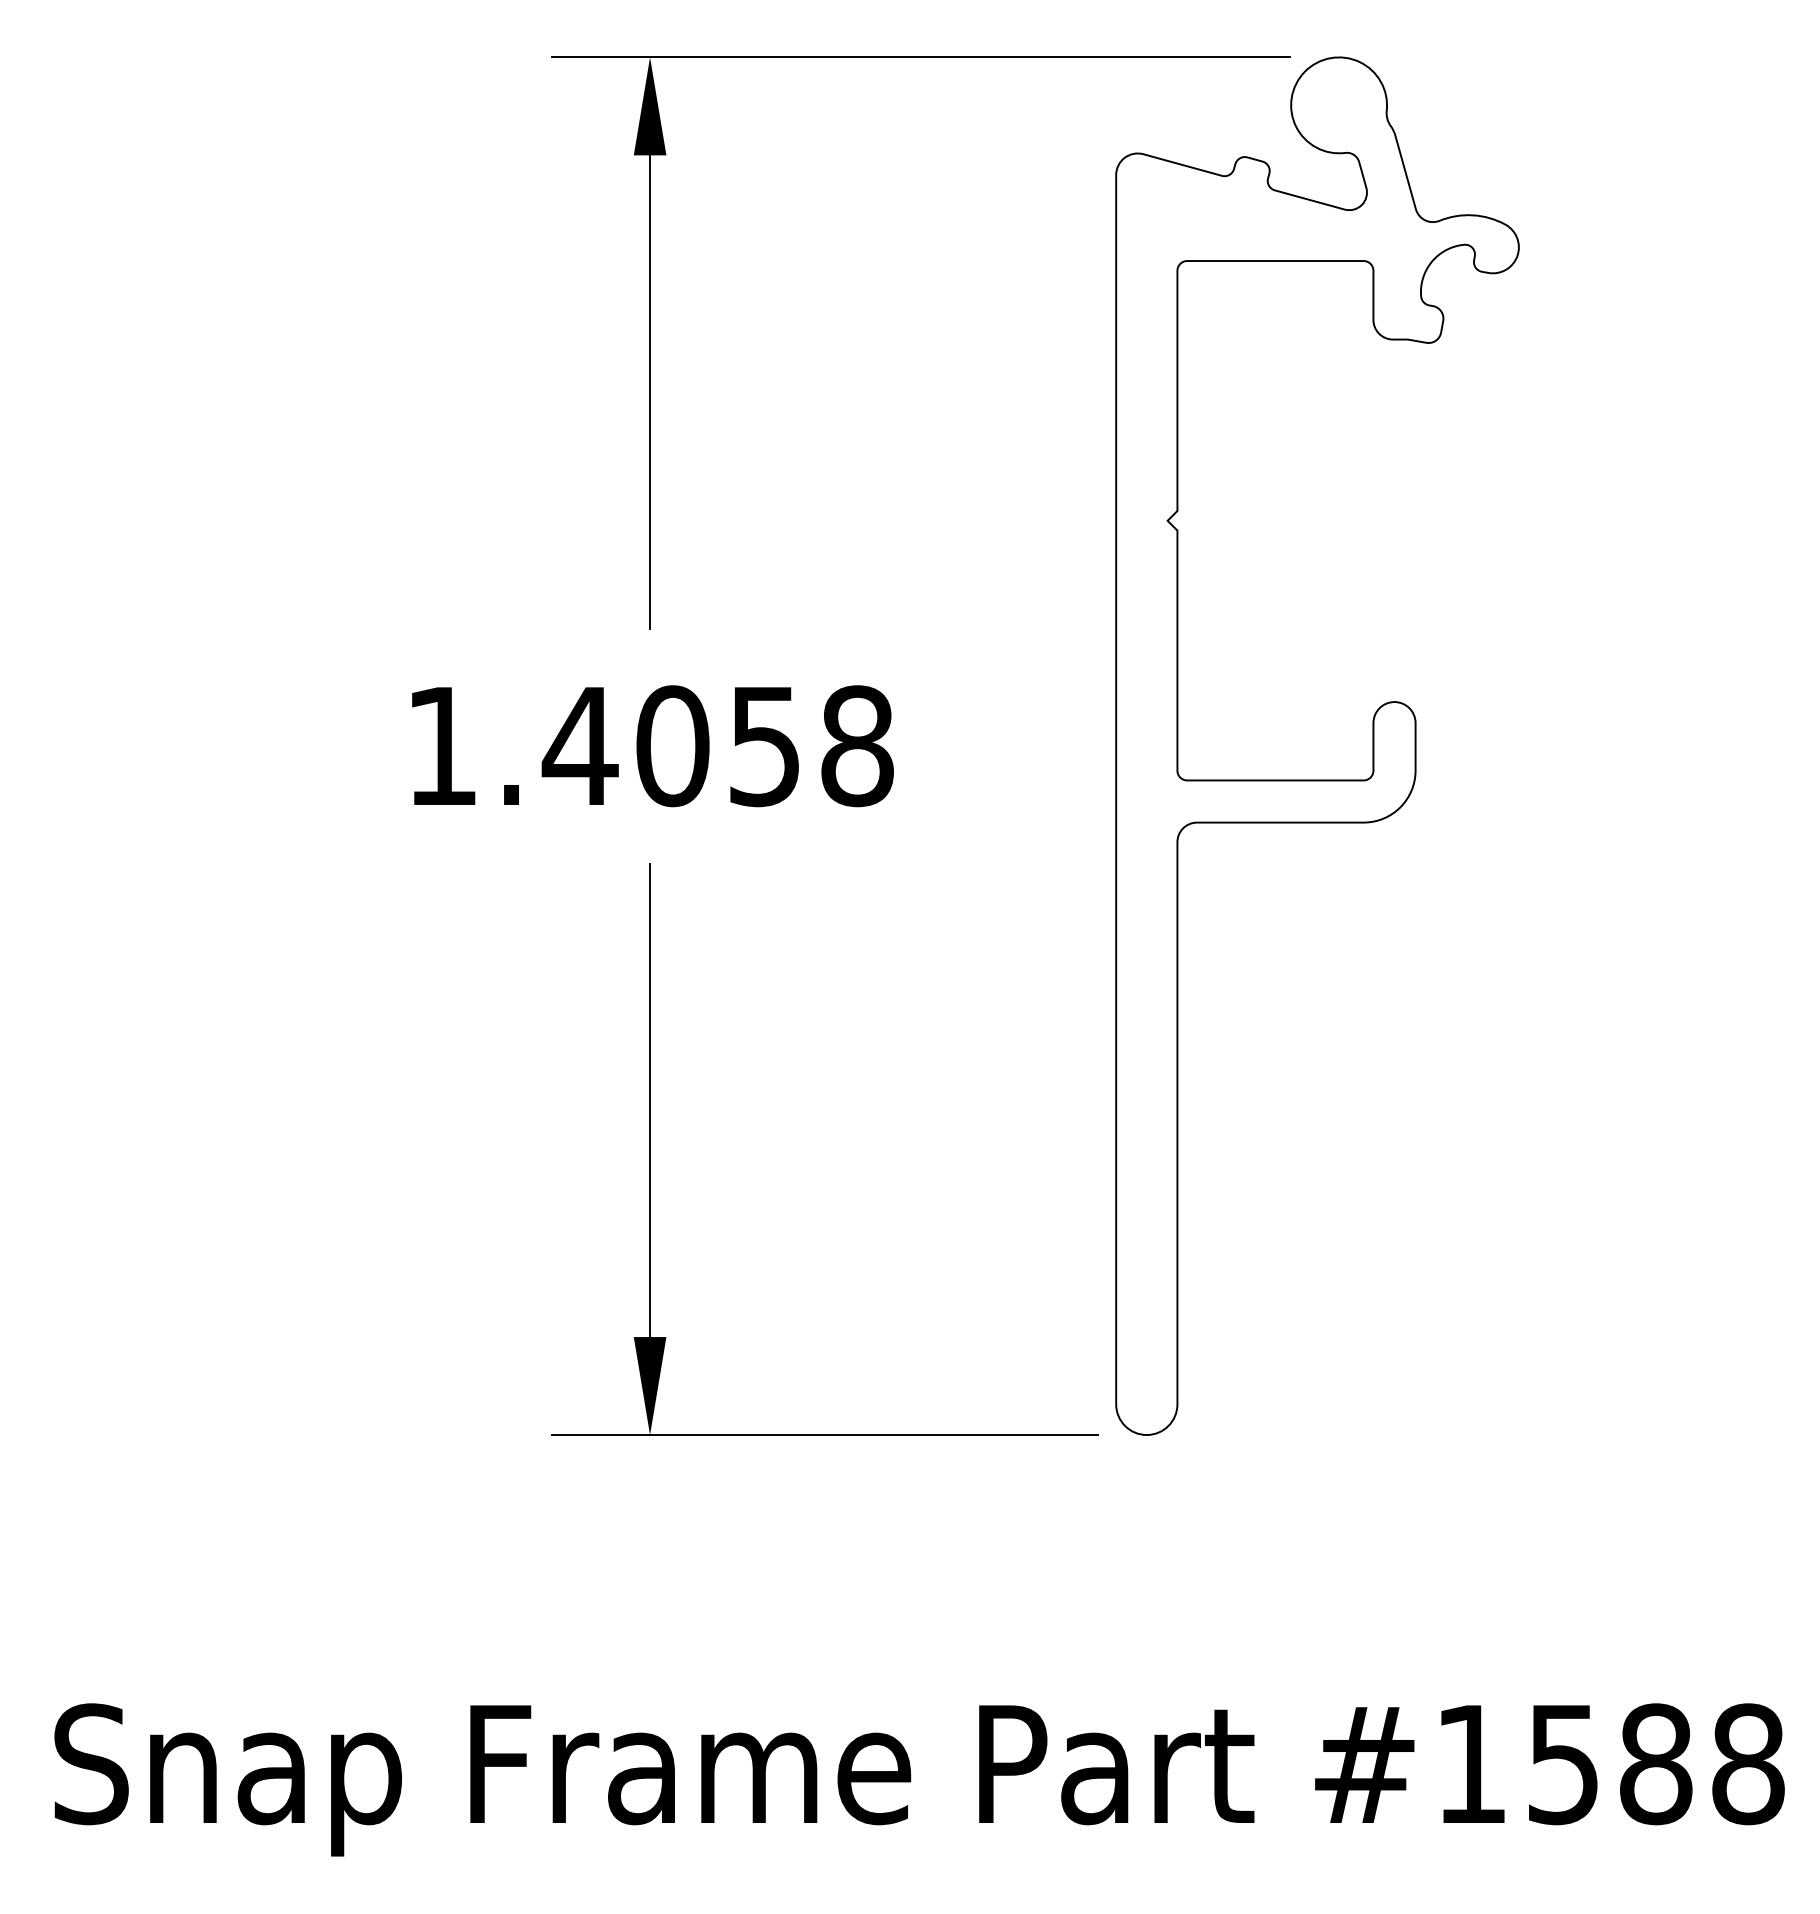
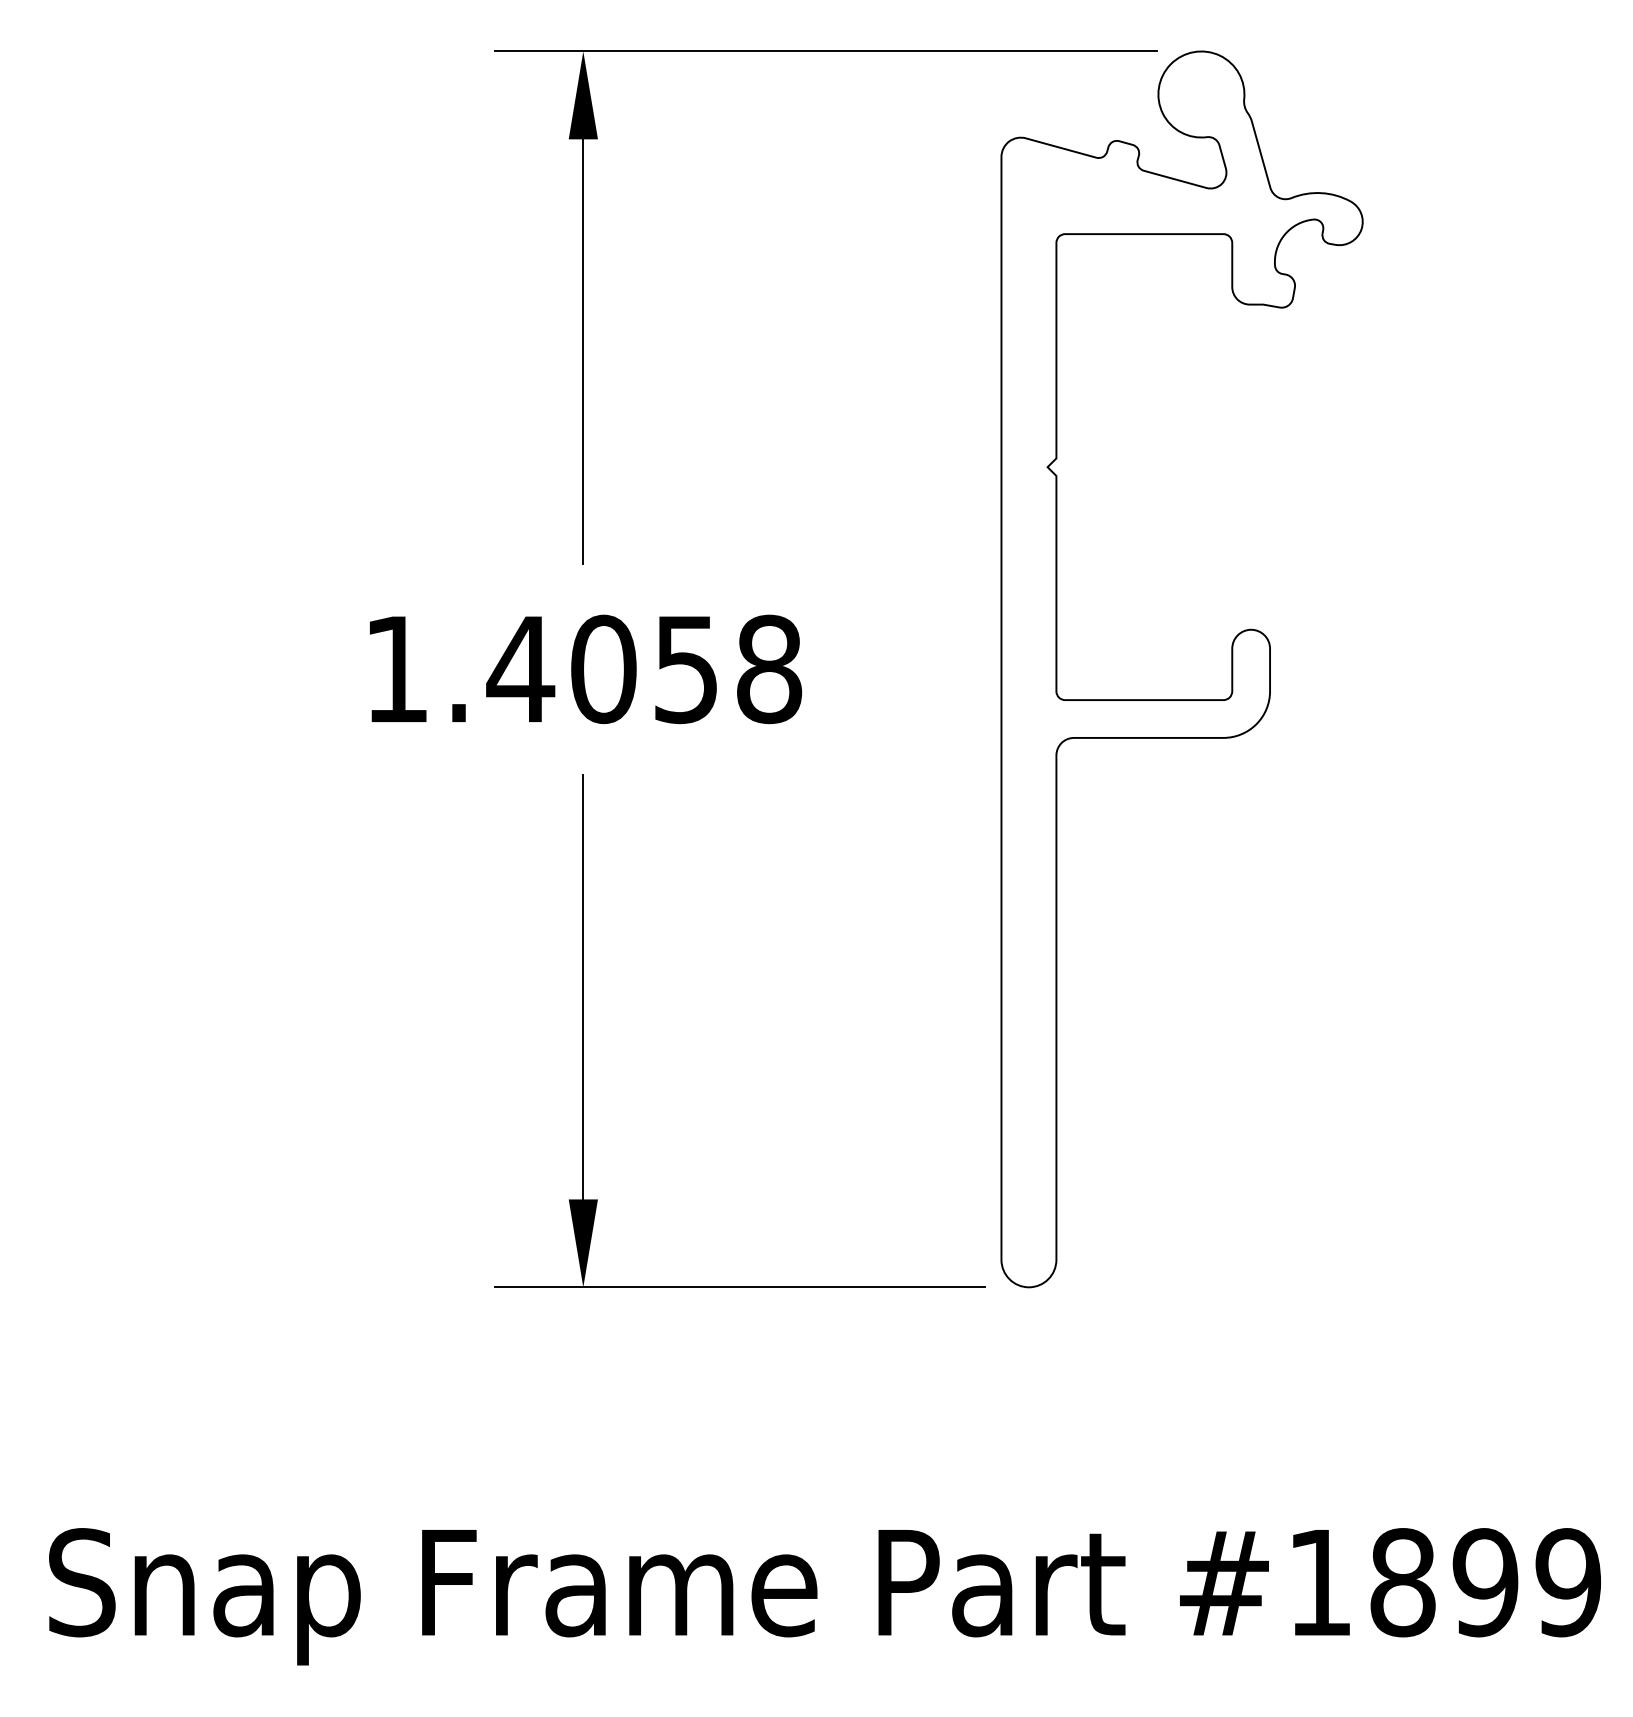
text: (1655, 1764) -> (1485, 1582), #1588 -> #1899

